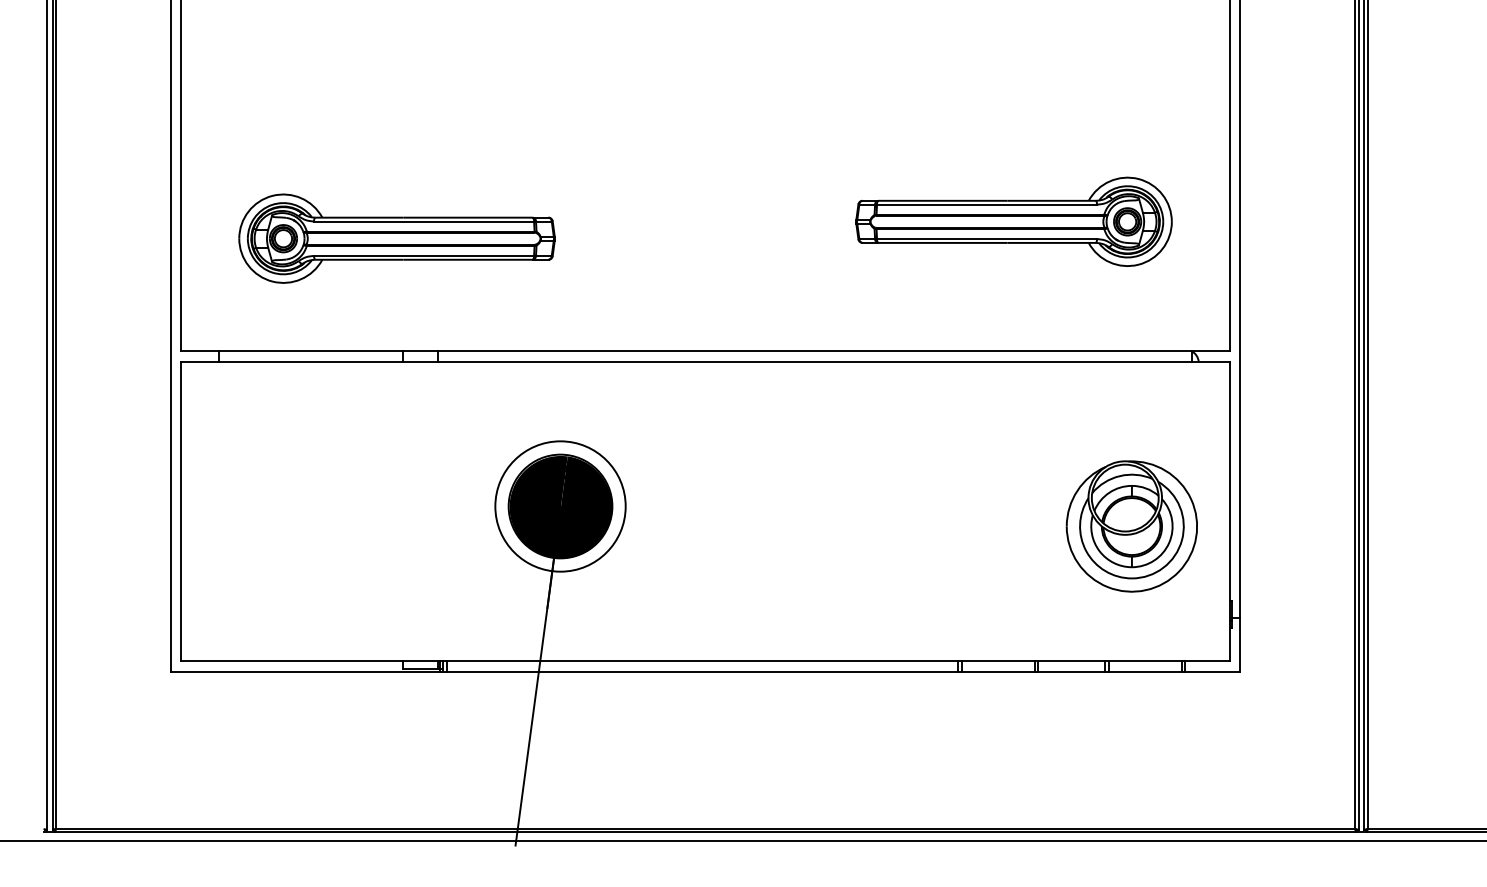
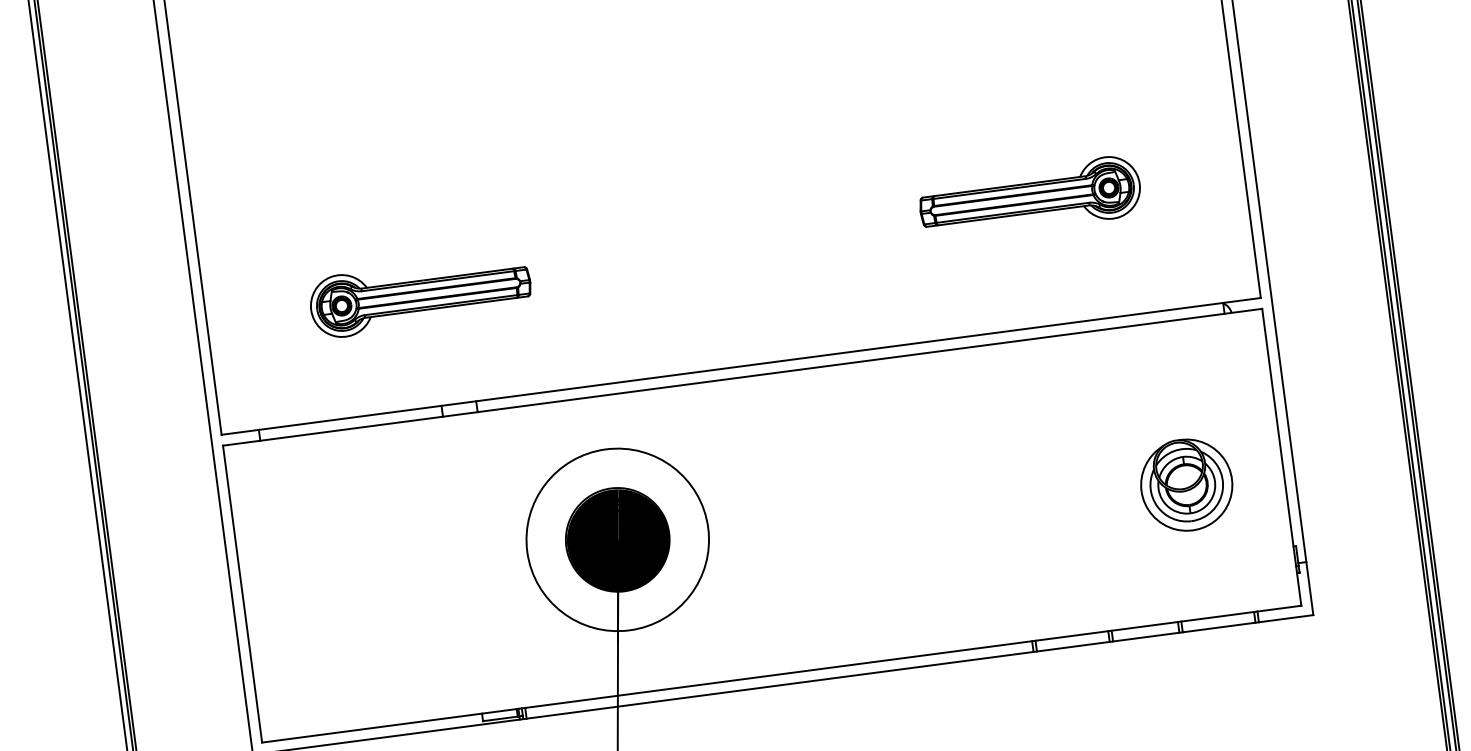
part: (1013, 221) -> (1029, 198), size x0.7
part: (396, 238) -> (420, 295), size x0.7
circle: (560, 506) -> (617, 539), size x1.4
part: (1131, 526) -> (1186, 485), size x0.7

